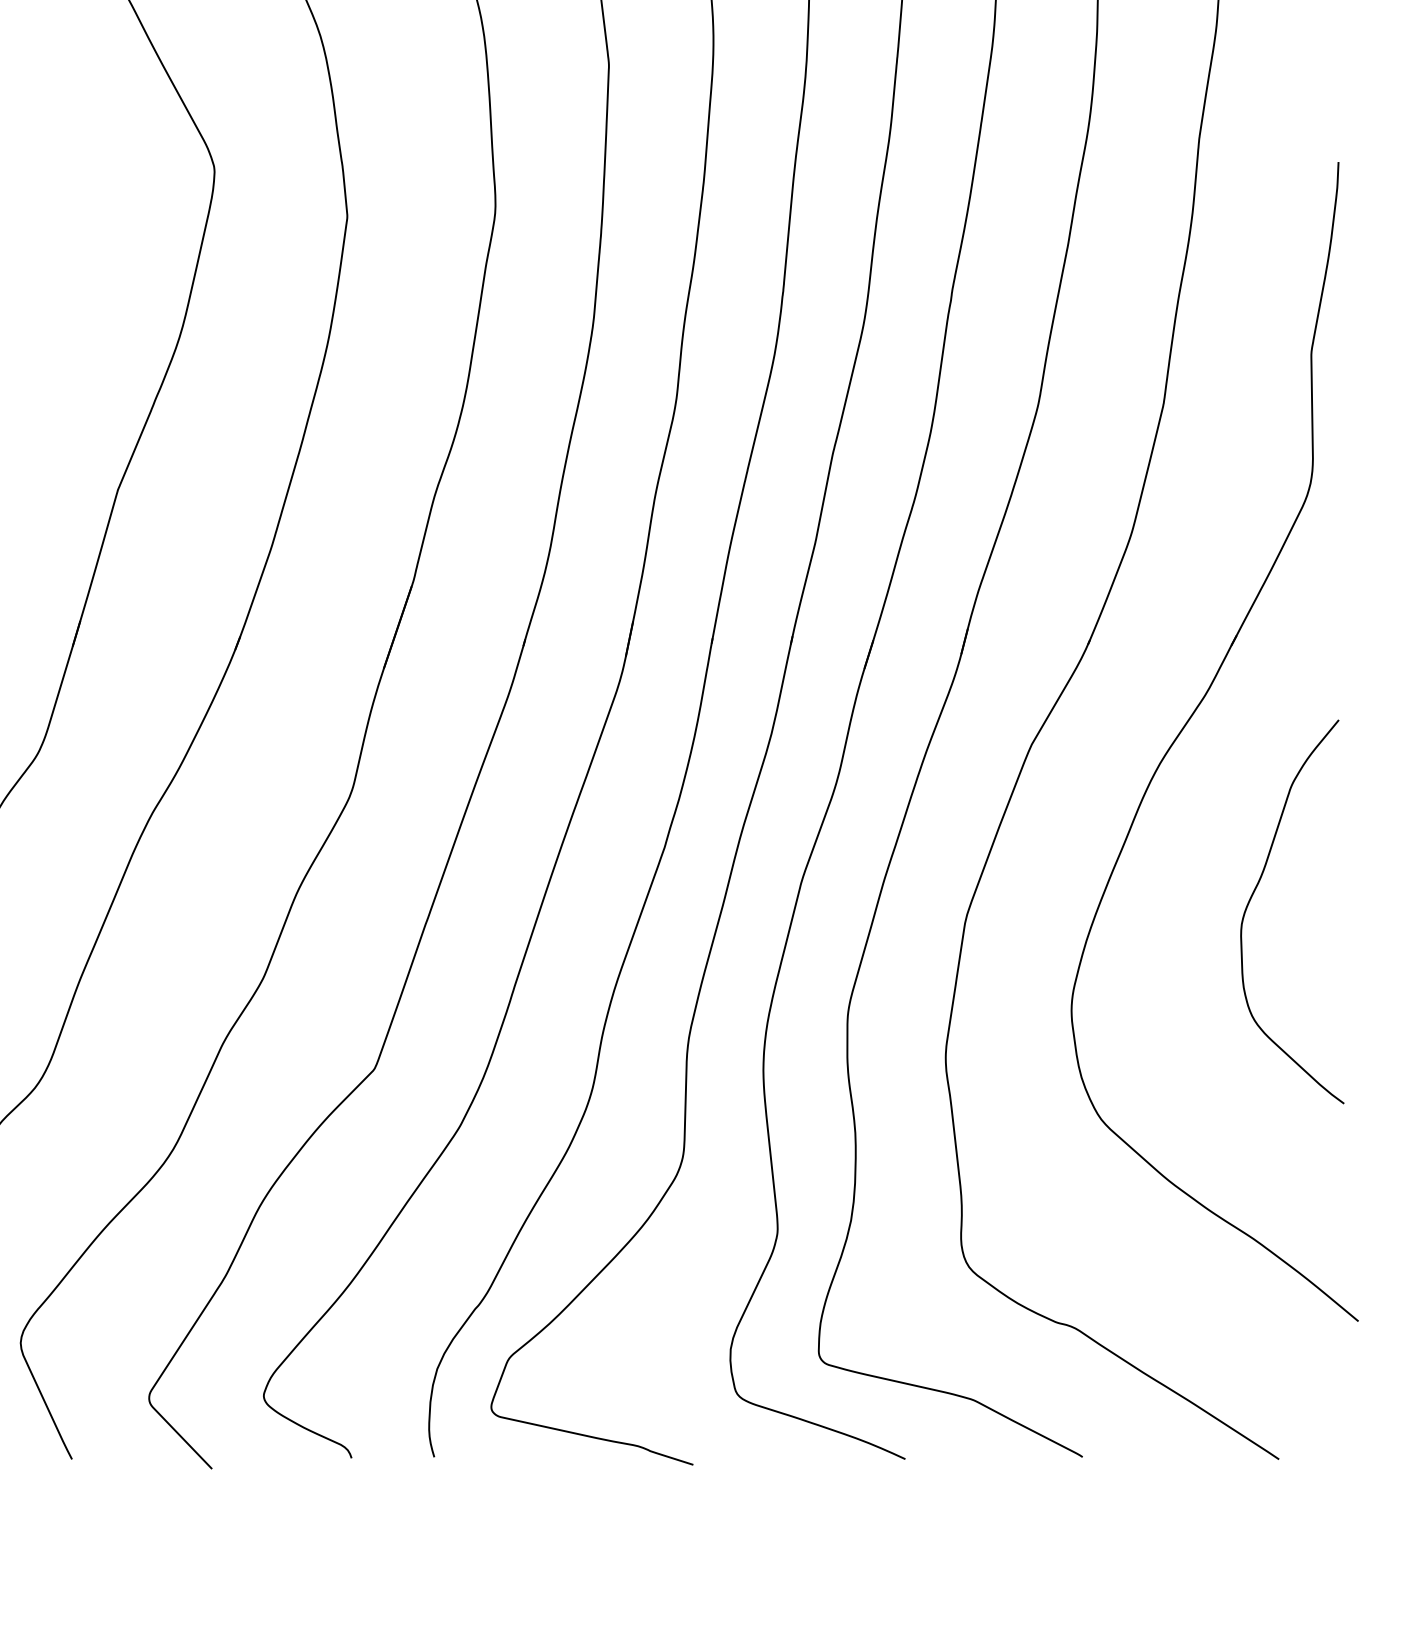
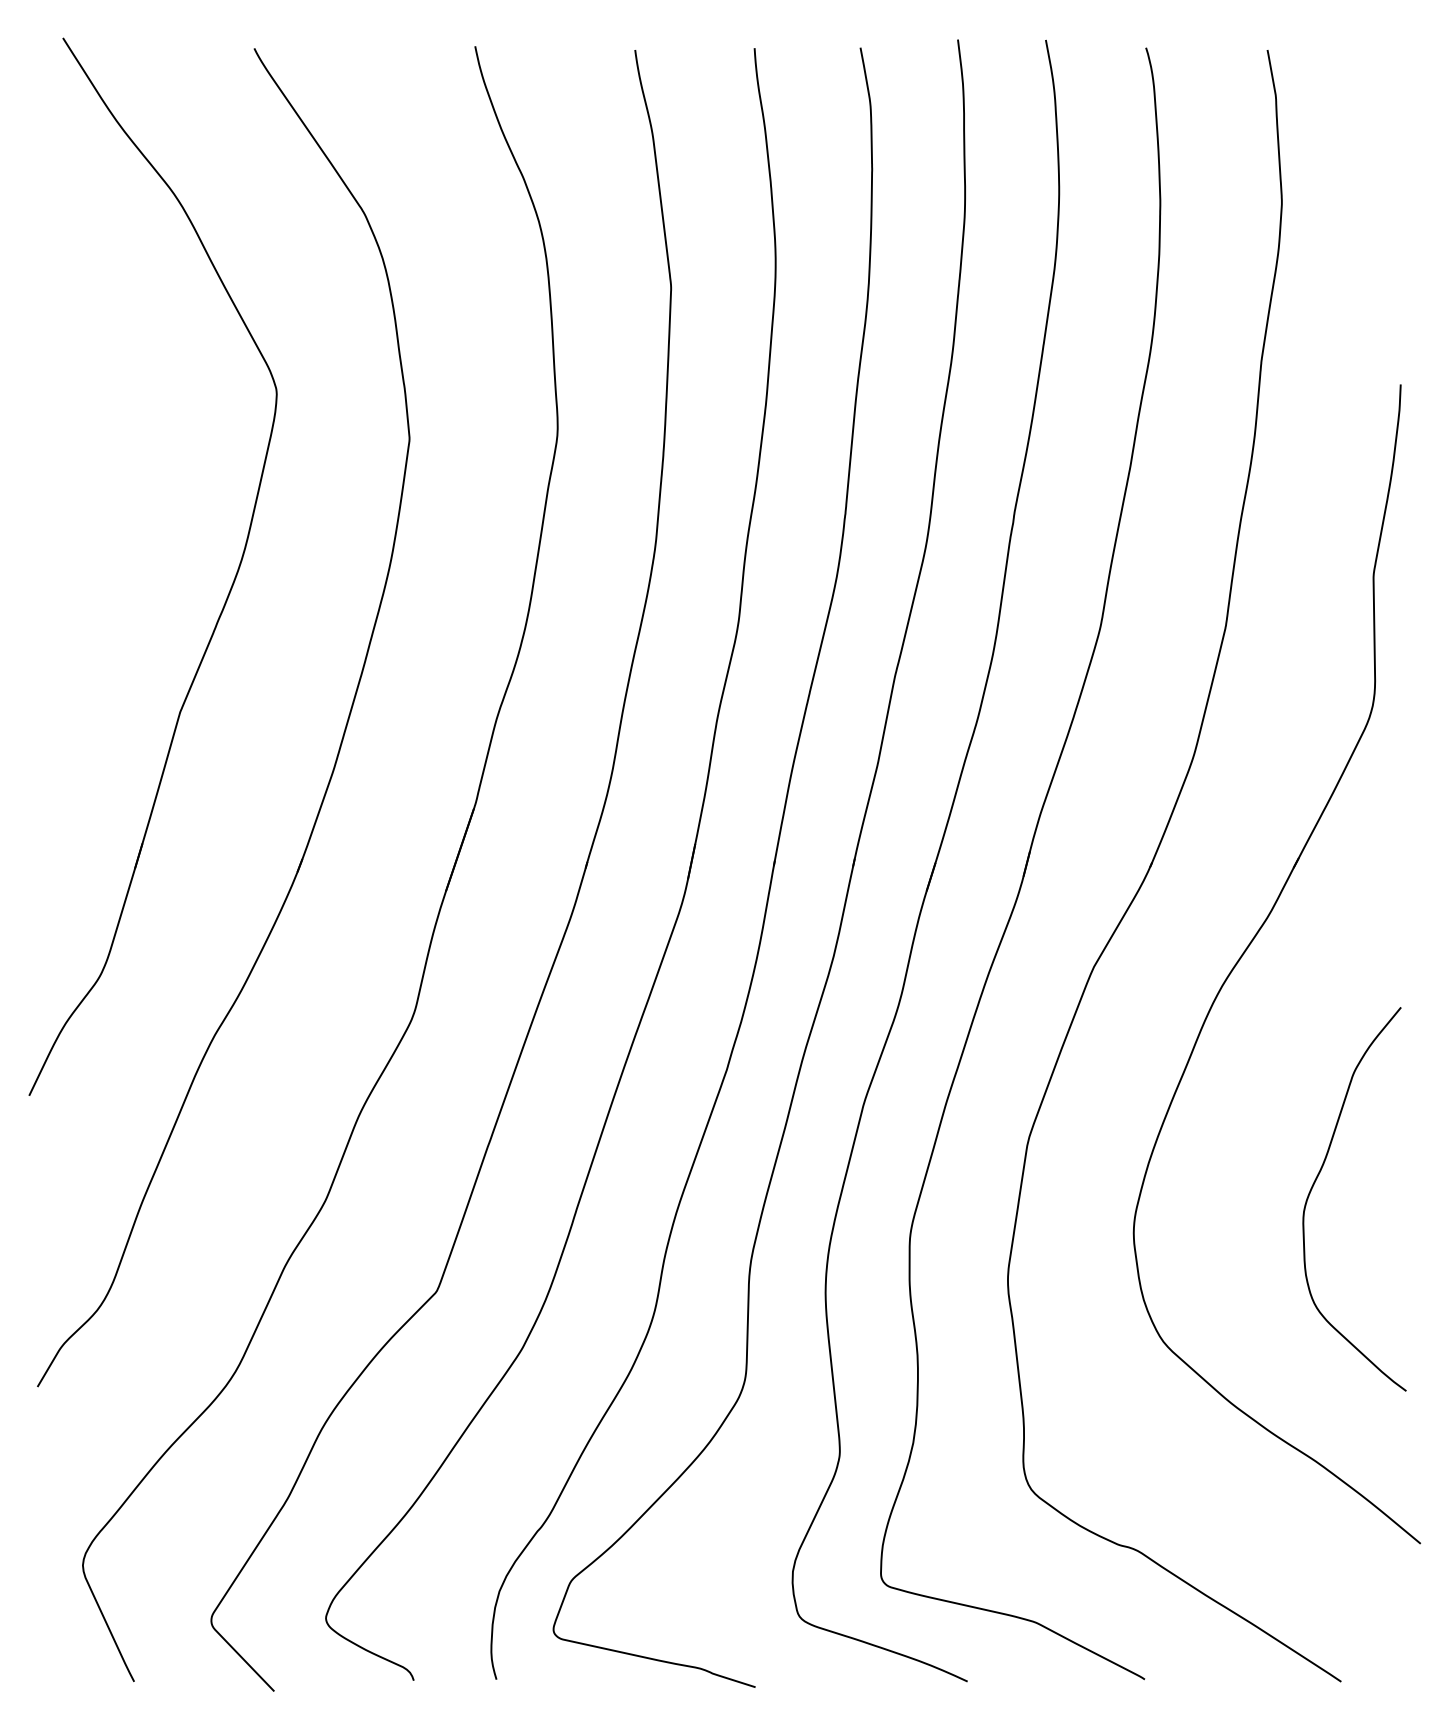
curve: (1254, 893) -> (1316, 1180), moved

